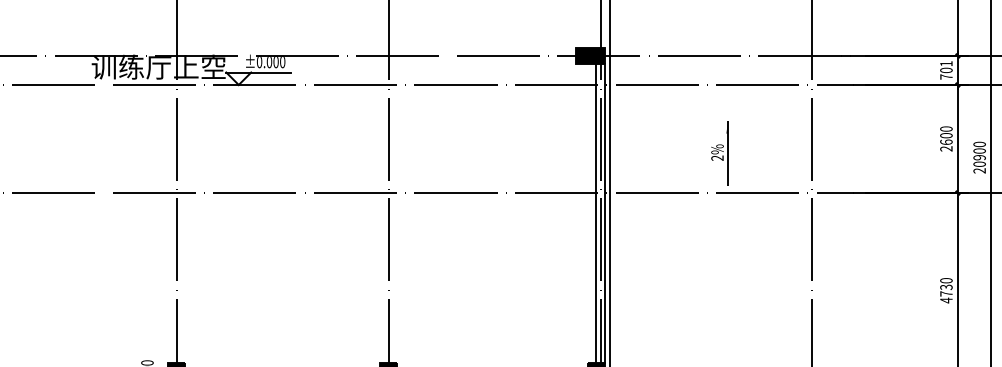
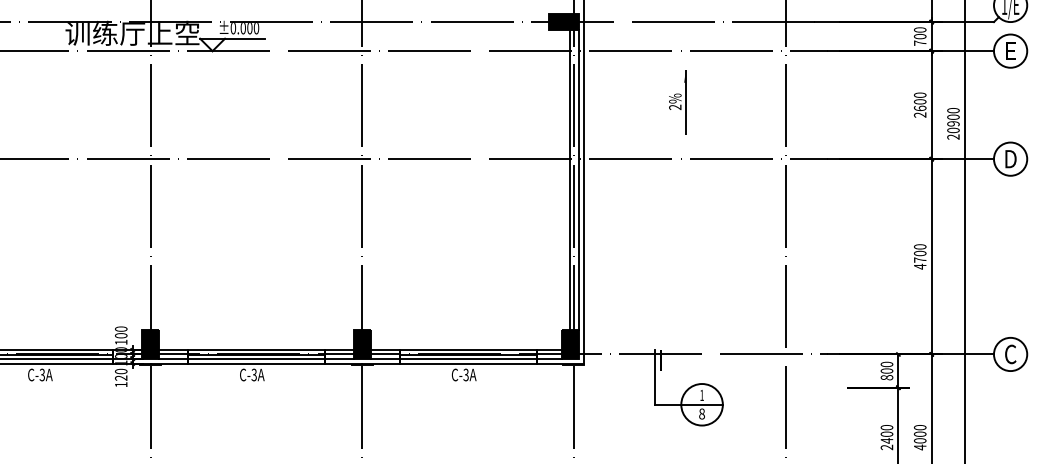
text: (946, 63) -> (920, 29), 701 -> 700
part: (719, 153) -> (677, 102), moved
text: (946, 287) -> (920, 253), 4730 -> 4700

